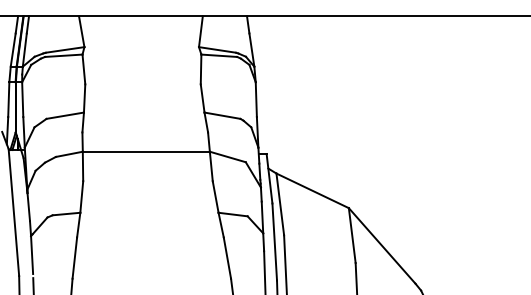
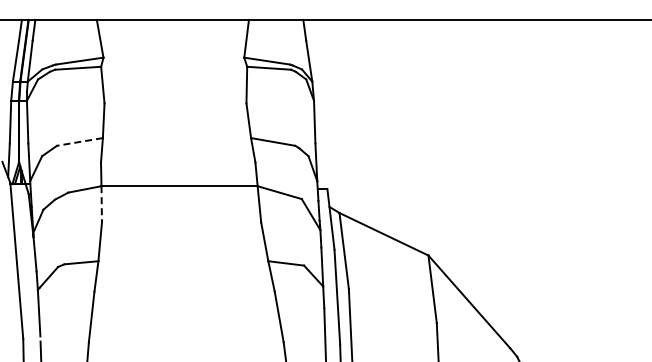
line: (64, 116) -> (79, 142), solid -> dashed
line: (82, 166) -> (101, 204), solid -> dashed

